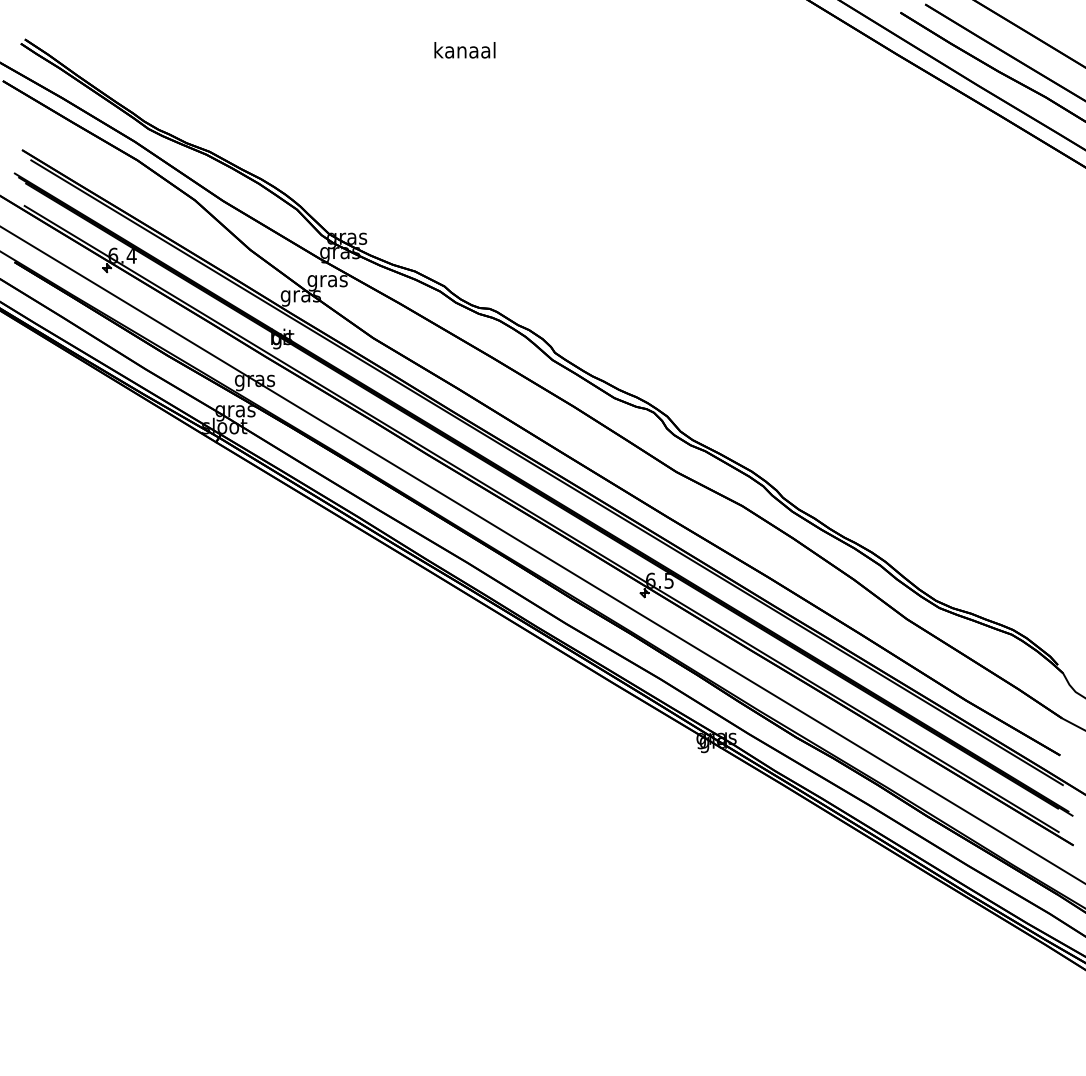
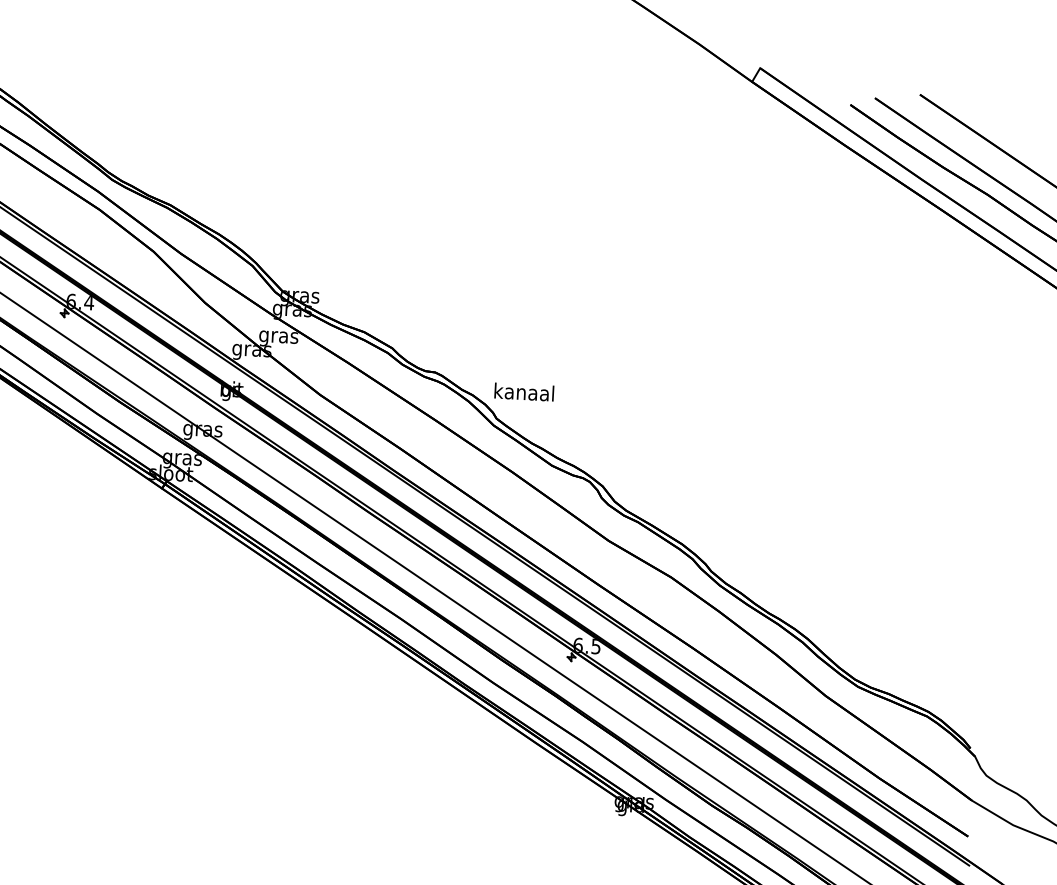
text: (464, 50) -> (523, 392), moved

